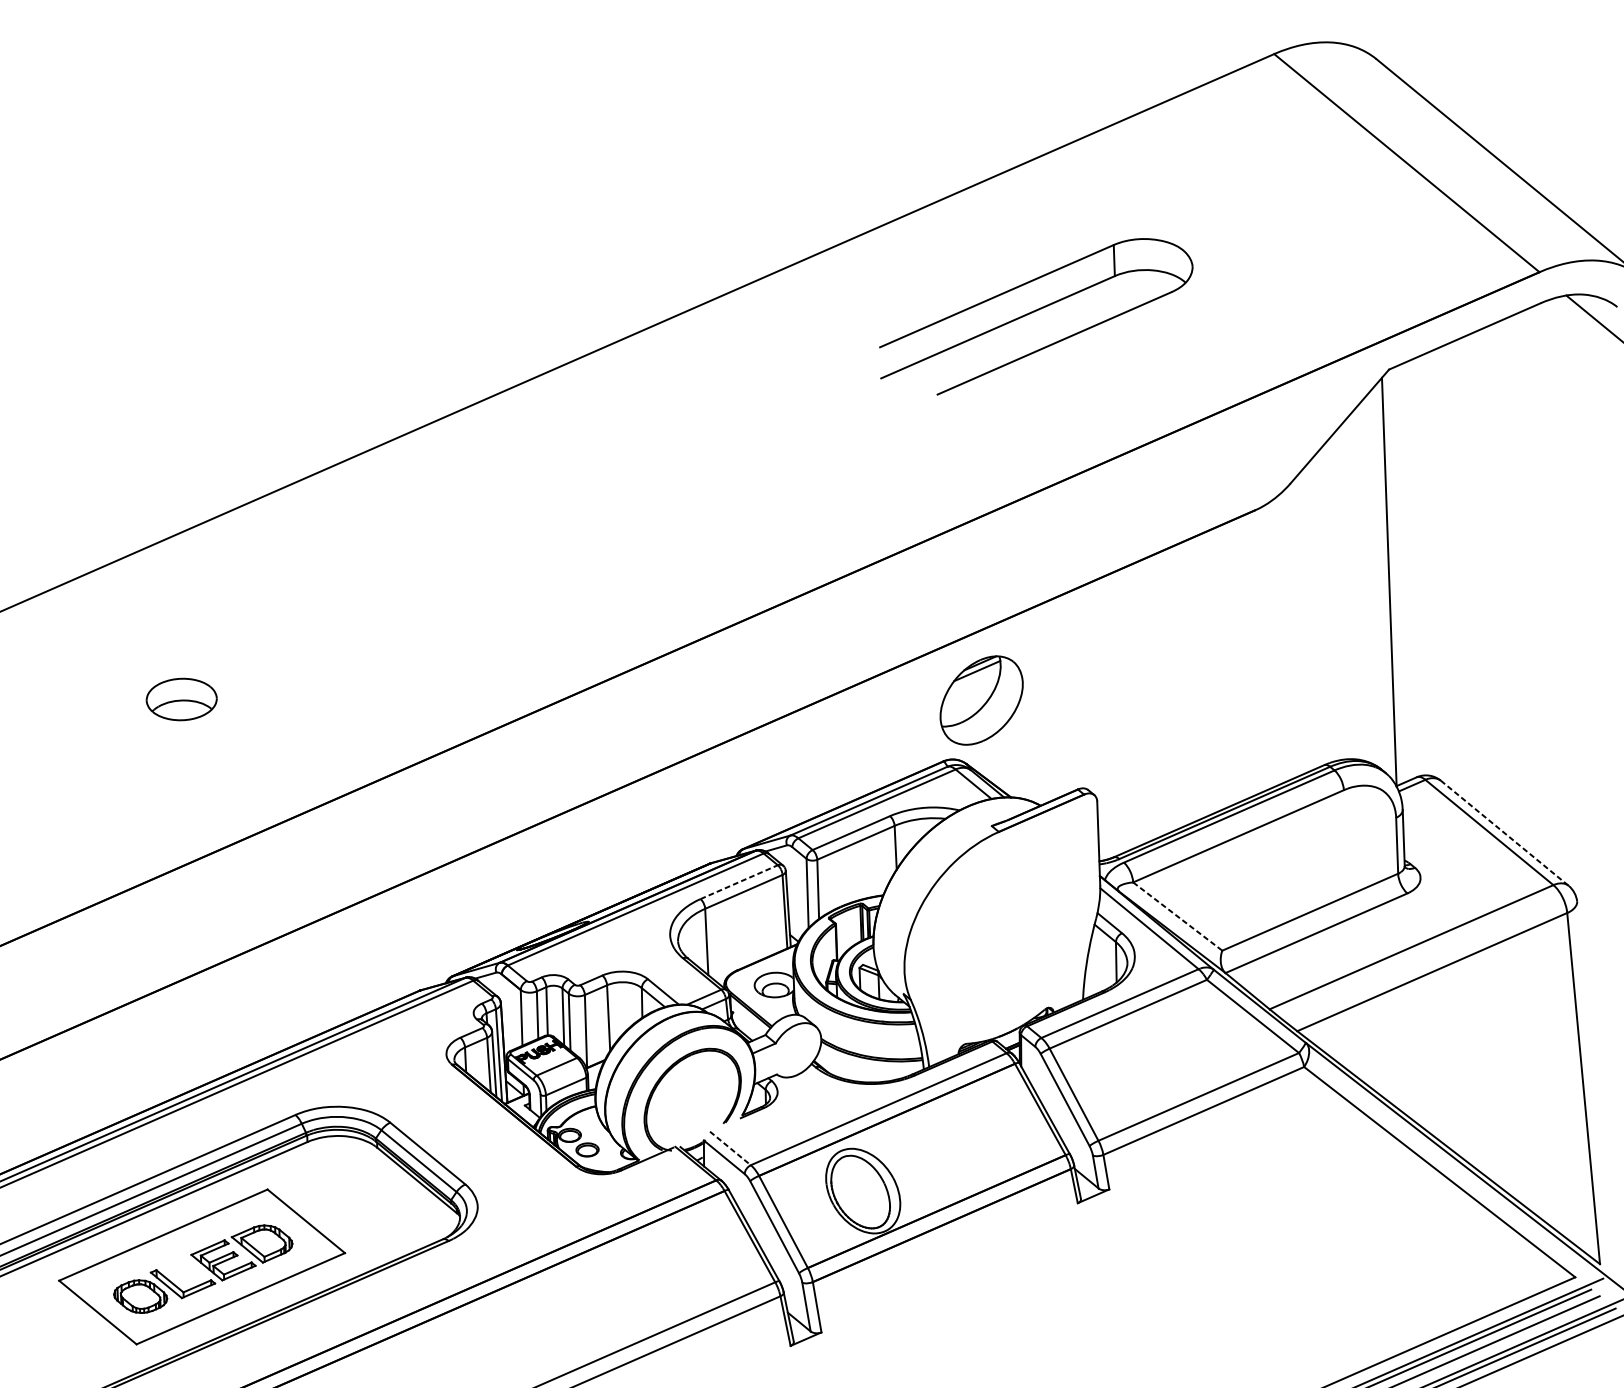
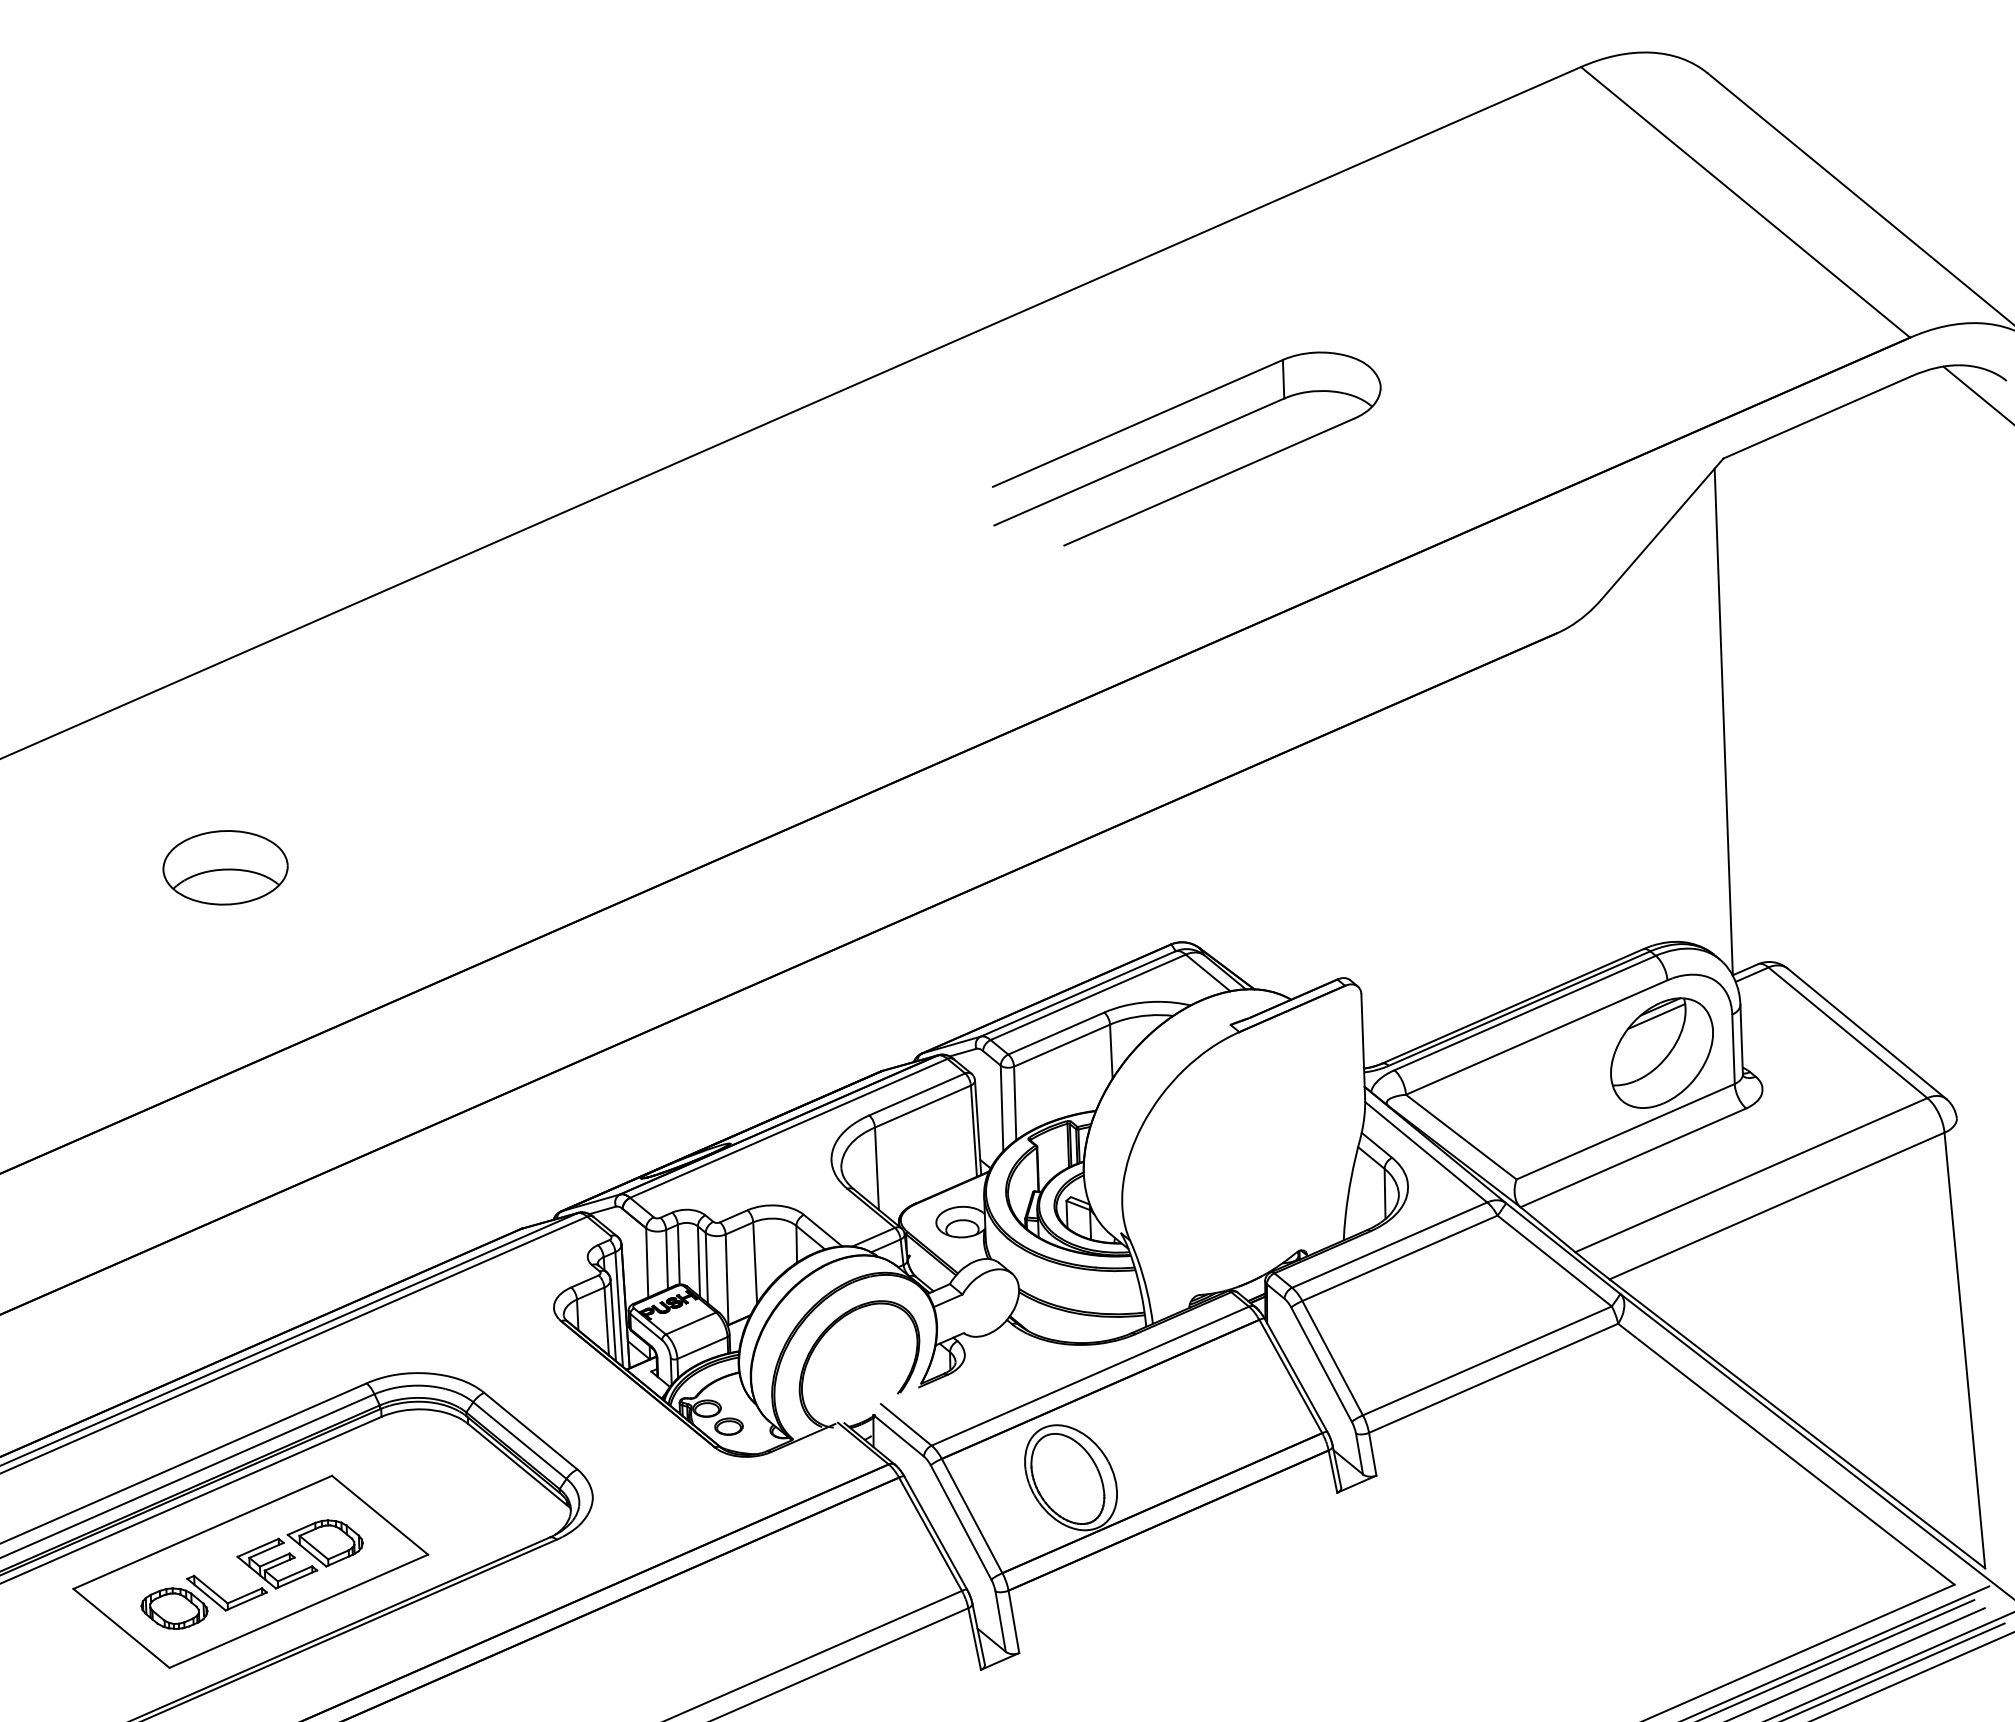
part: (1036, 316) -> (1186, 448), moved
part: (181, 699) -> (225, 867), size x1.43
part: (981, 700) -> (1661, 1052), moved
line: (1505, 833) -> (1867, 1033), dashed -> solid
line: (739, 882) -> (917, 1094), dashed -> solid
line: (1177, 916) -> (1461, 1137), dashed -> solid
line: (730, 1148) -> (906, 1424), dashed -> solid

